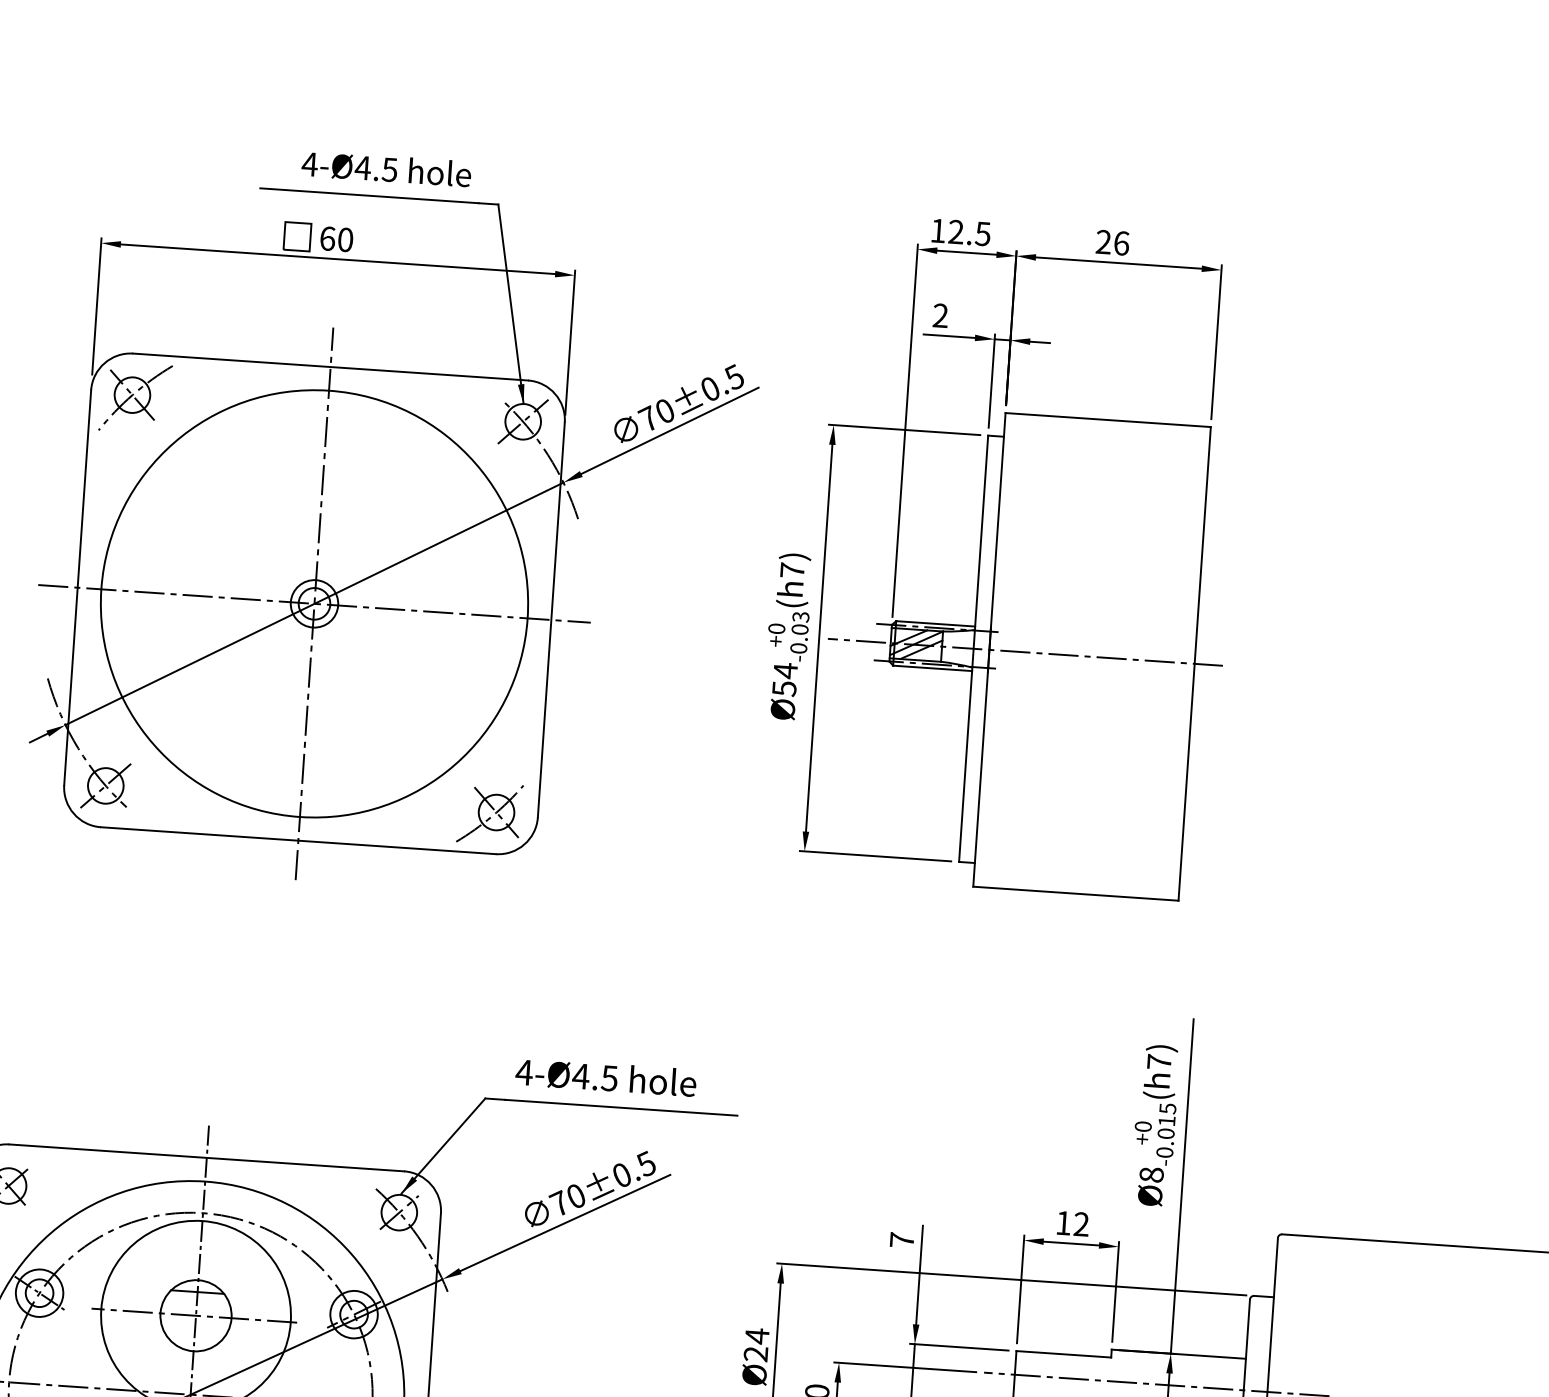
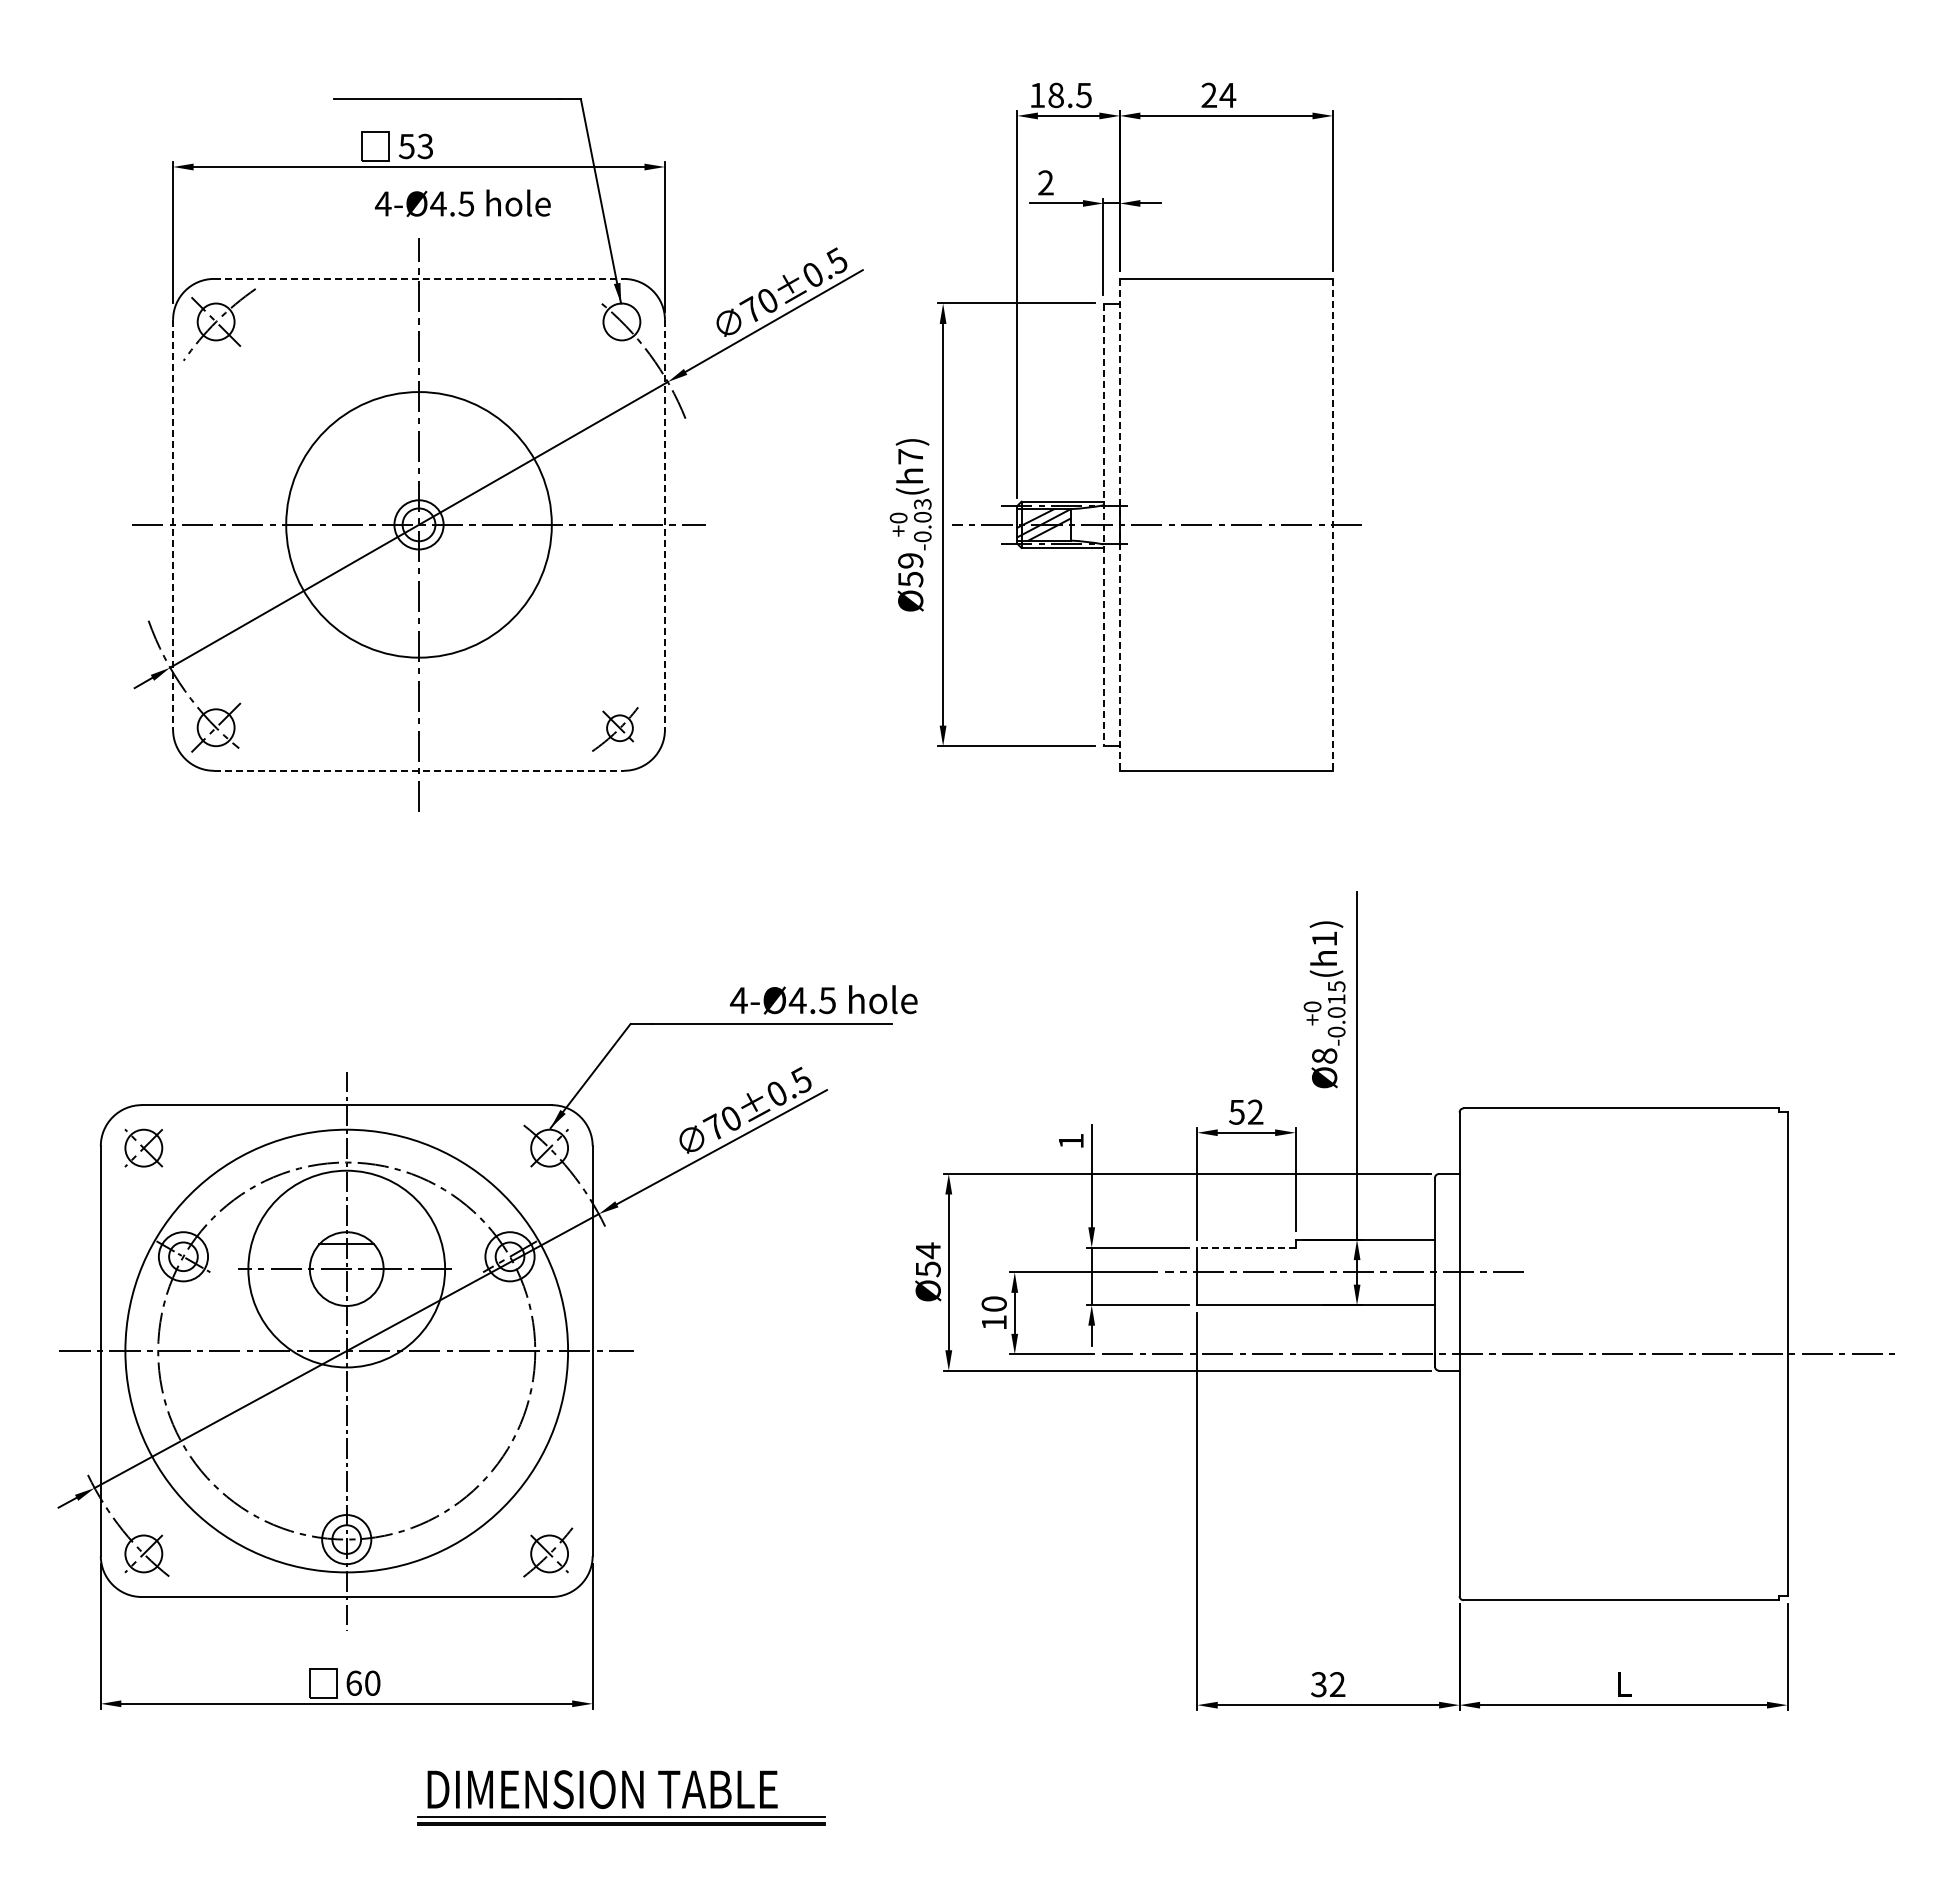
text: (386, 168) -> (462, 202), moved
text: (955, 232) -> (1055, 95), 12.5 -> 18.5
text: (336, 239) -> (416, 146), 60 -> 53
text: (1121, 243) -> (1227, 95), 26 -> 24
line: (331, 366) -> (419, 278), solid -> dashed
line: (522, 421) -> (621, 321), removed
line: (78, 587) -> (173, 524), solid -> dashed
circle: (314, 603) -> (418, 524), size x0.6
line: (550, 619) -> (664, 524), solid -> dashed
line: (973, 649) -> (1103, 525), solid -> dashed
line: (989, 649) -> (1119, 524), solid -> dashed
line: (1195, 663) -> (1333, 524), solid -> dashed
text: (785, 670) -> (910, 560), Ø54 -> Ø59
part: (490, 813) -> (615, 729), size x0.7
line: (298, 840) -> (419, 770), solid -> dashed
text: (1159, 1061) -> (1324, 938), (h7) -> (h1)
text: (605, 1077) -> (823, 999), moved
text: (1063, 1223) -> (1236, 1112), 12 -> 52
text: (902, 1239) -> (1071, 1140), 7 -> 1
line: (1062, 1353) -> (1245, 1247), solid -> dashed
text: (755, 1354) -> (927, 1269), Ø24 -> Ø54

